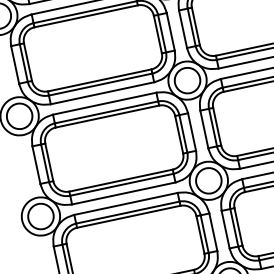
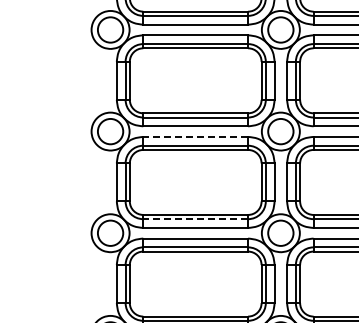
line: (104, 103) -> (195, 136), solid -> dashed
line: (121, 185) -> (195, 219), solid -> dashed

